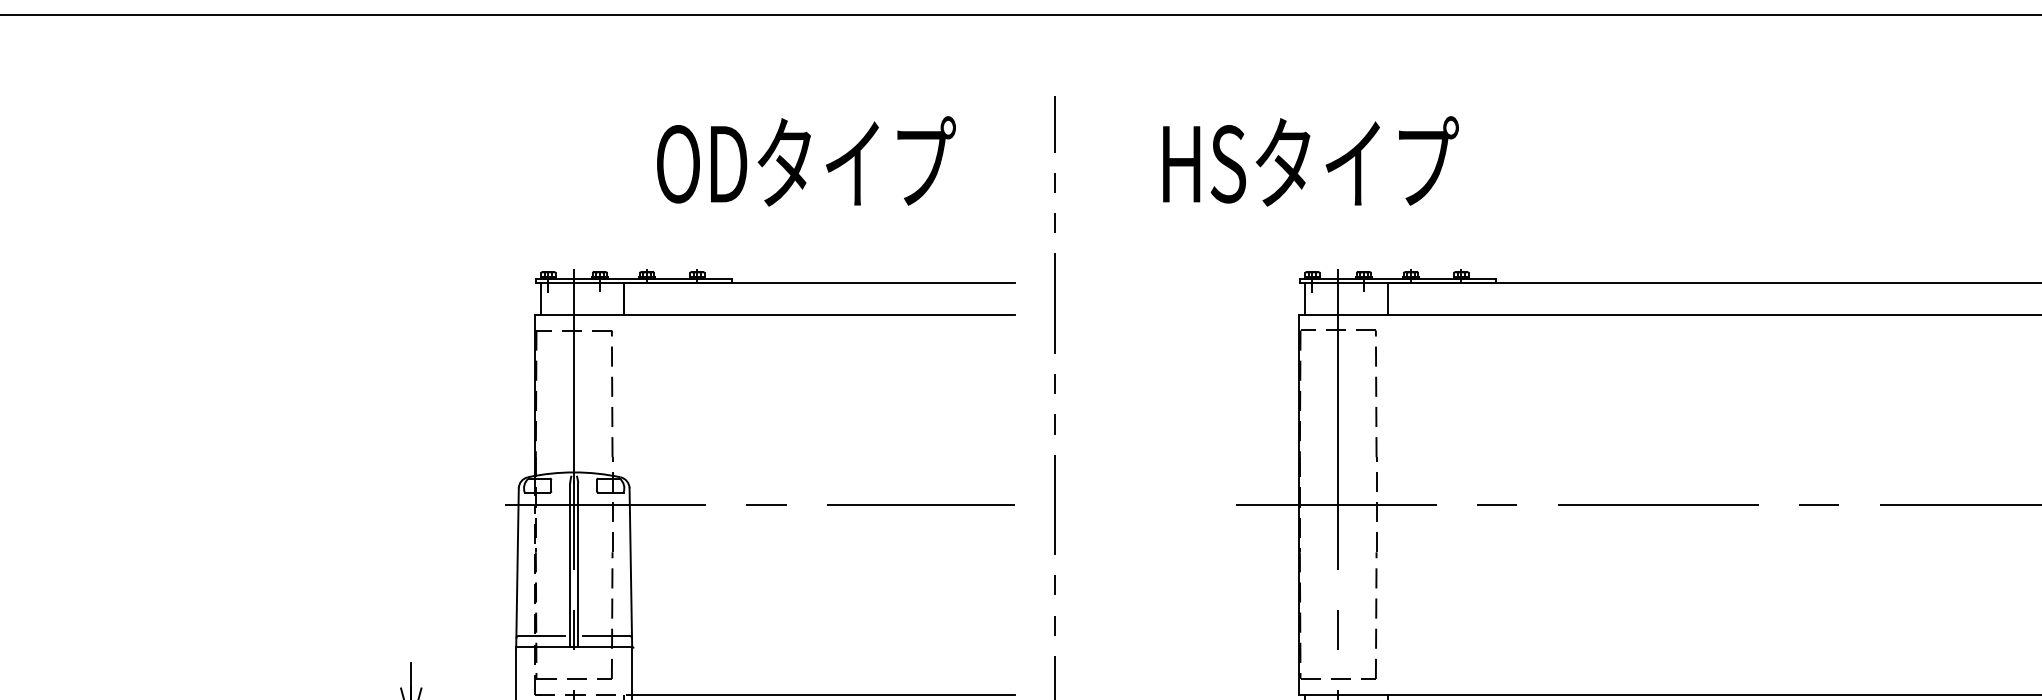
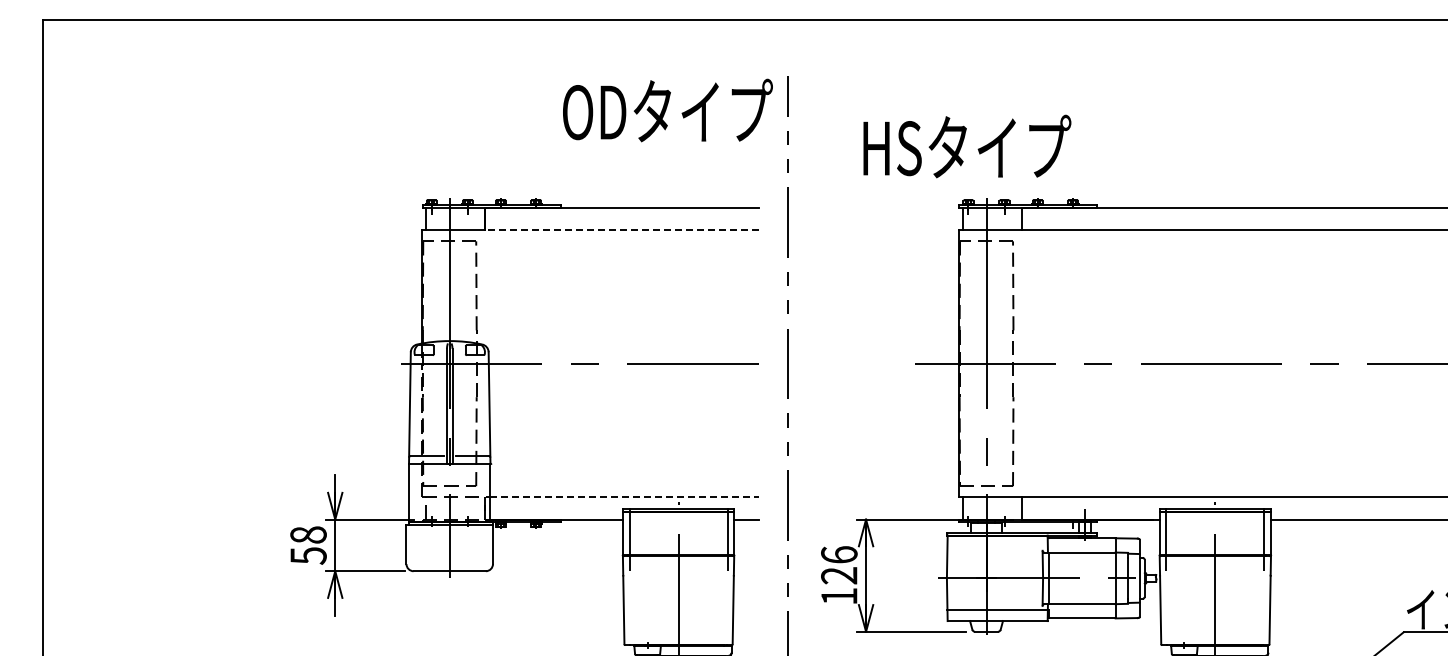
text: (805, 161) -> (667, 110), moved
text: (1311, 161) -> (967, 146), moved
line: (818, 315) -> (621, 230), solid -> dashed
line: (824, 695) -> (625, 497), solid -> dashed

